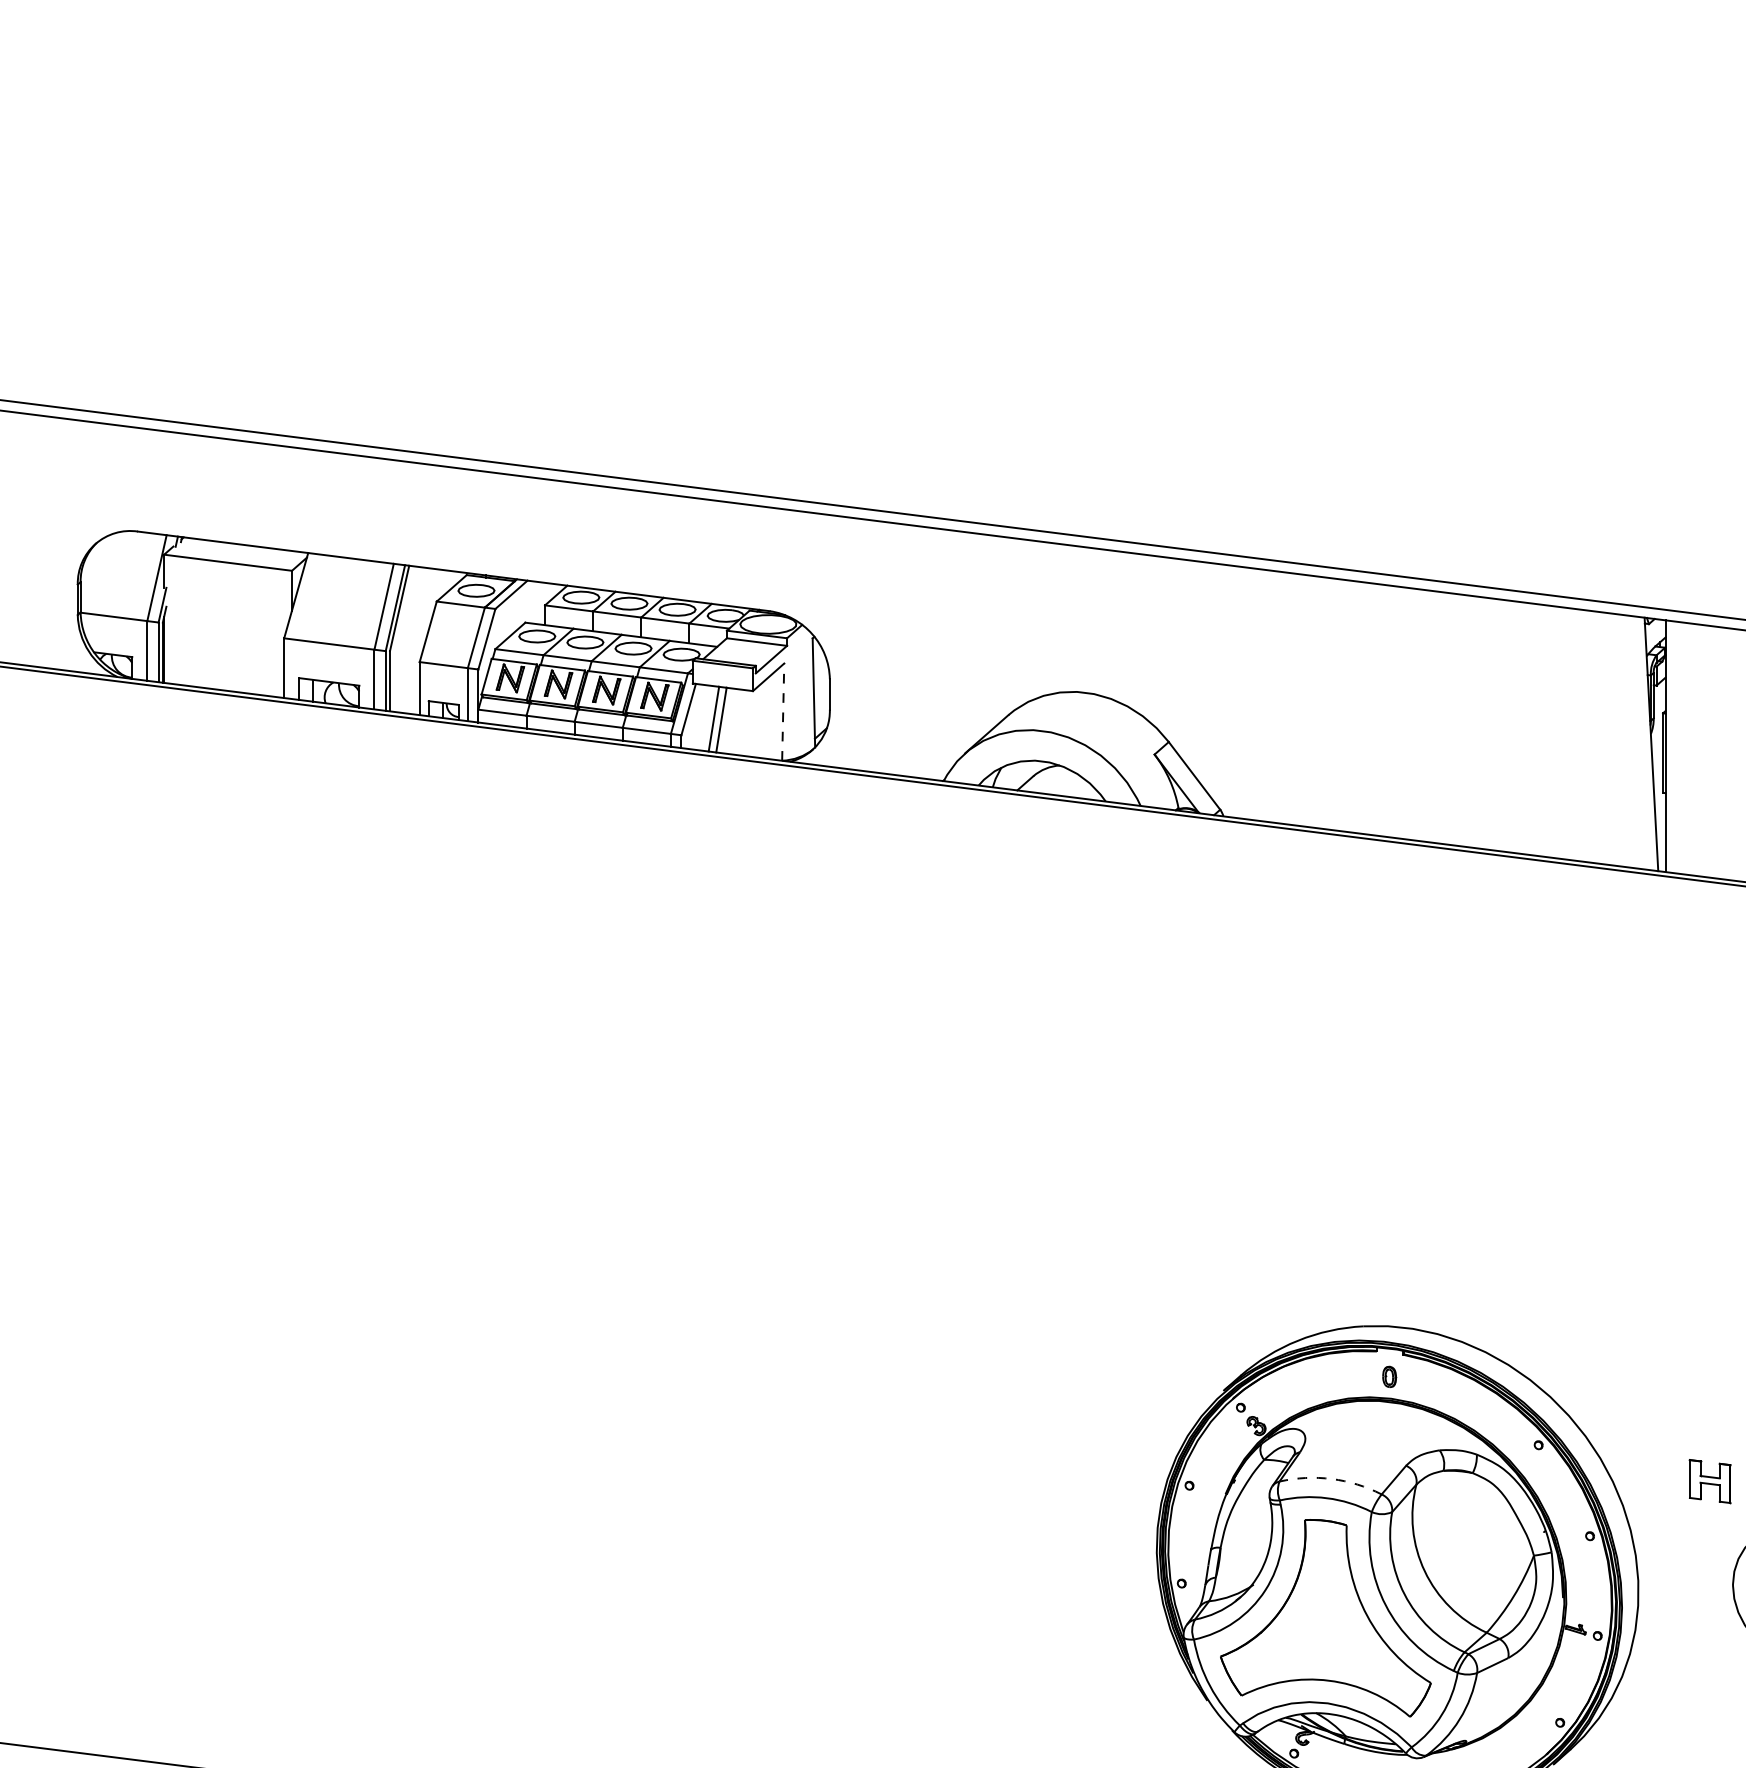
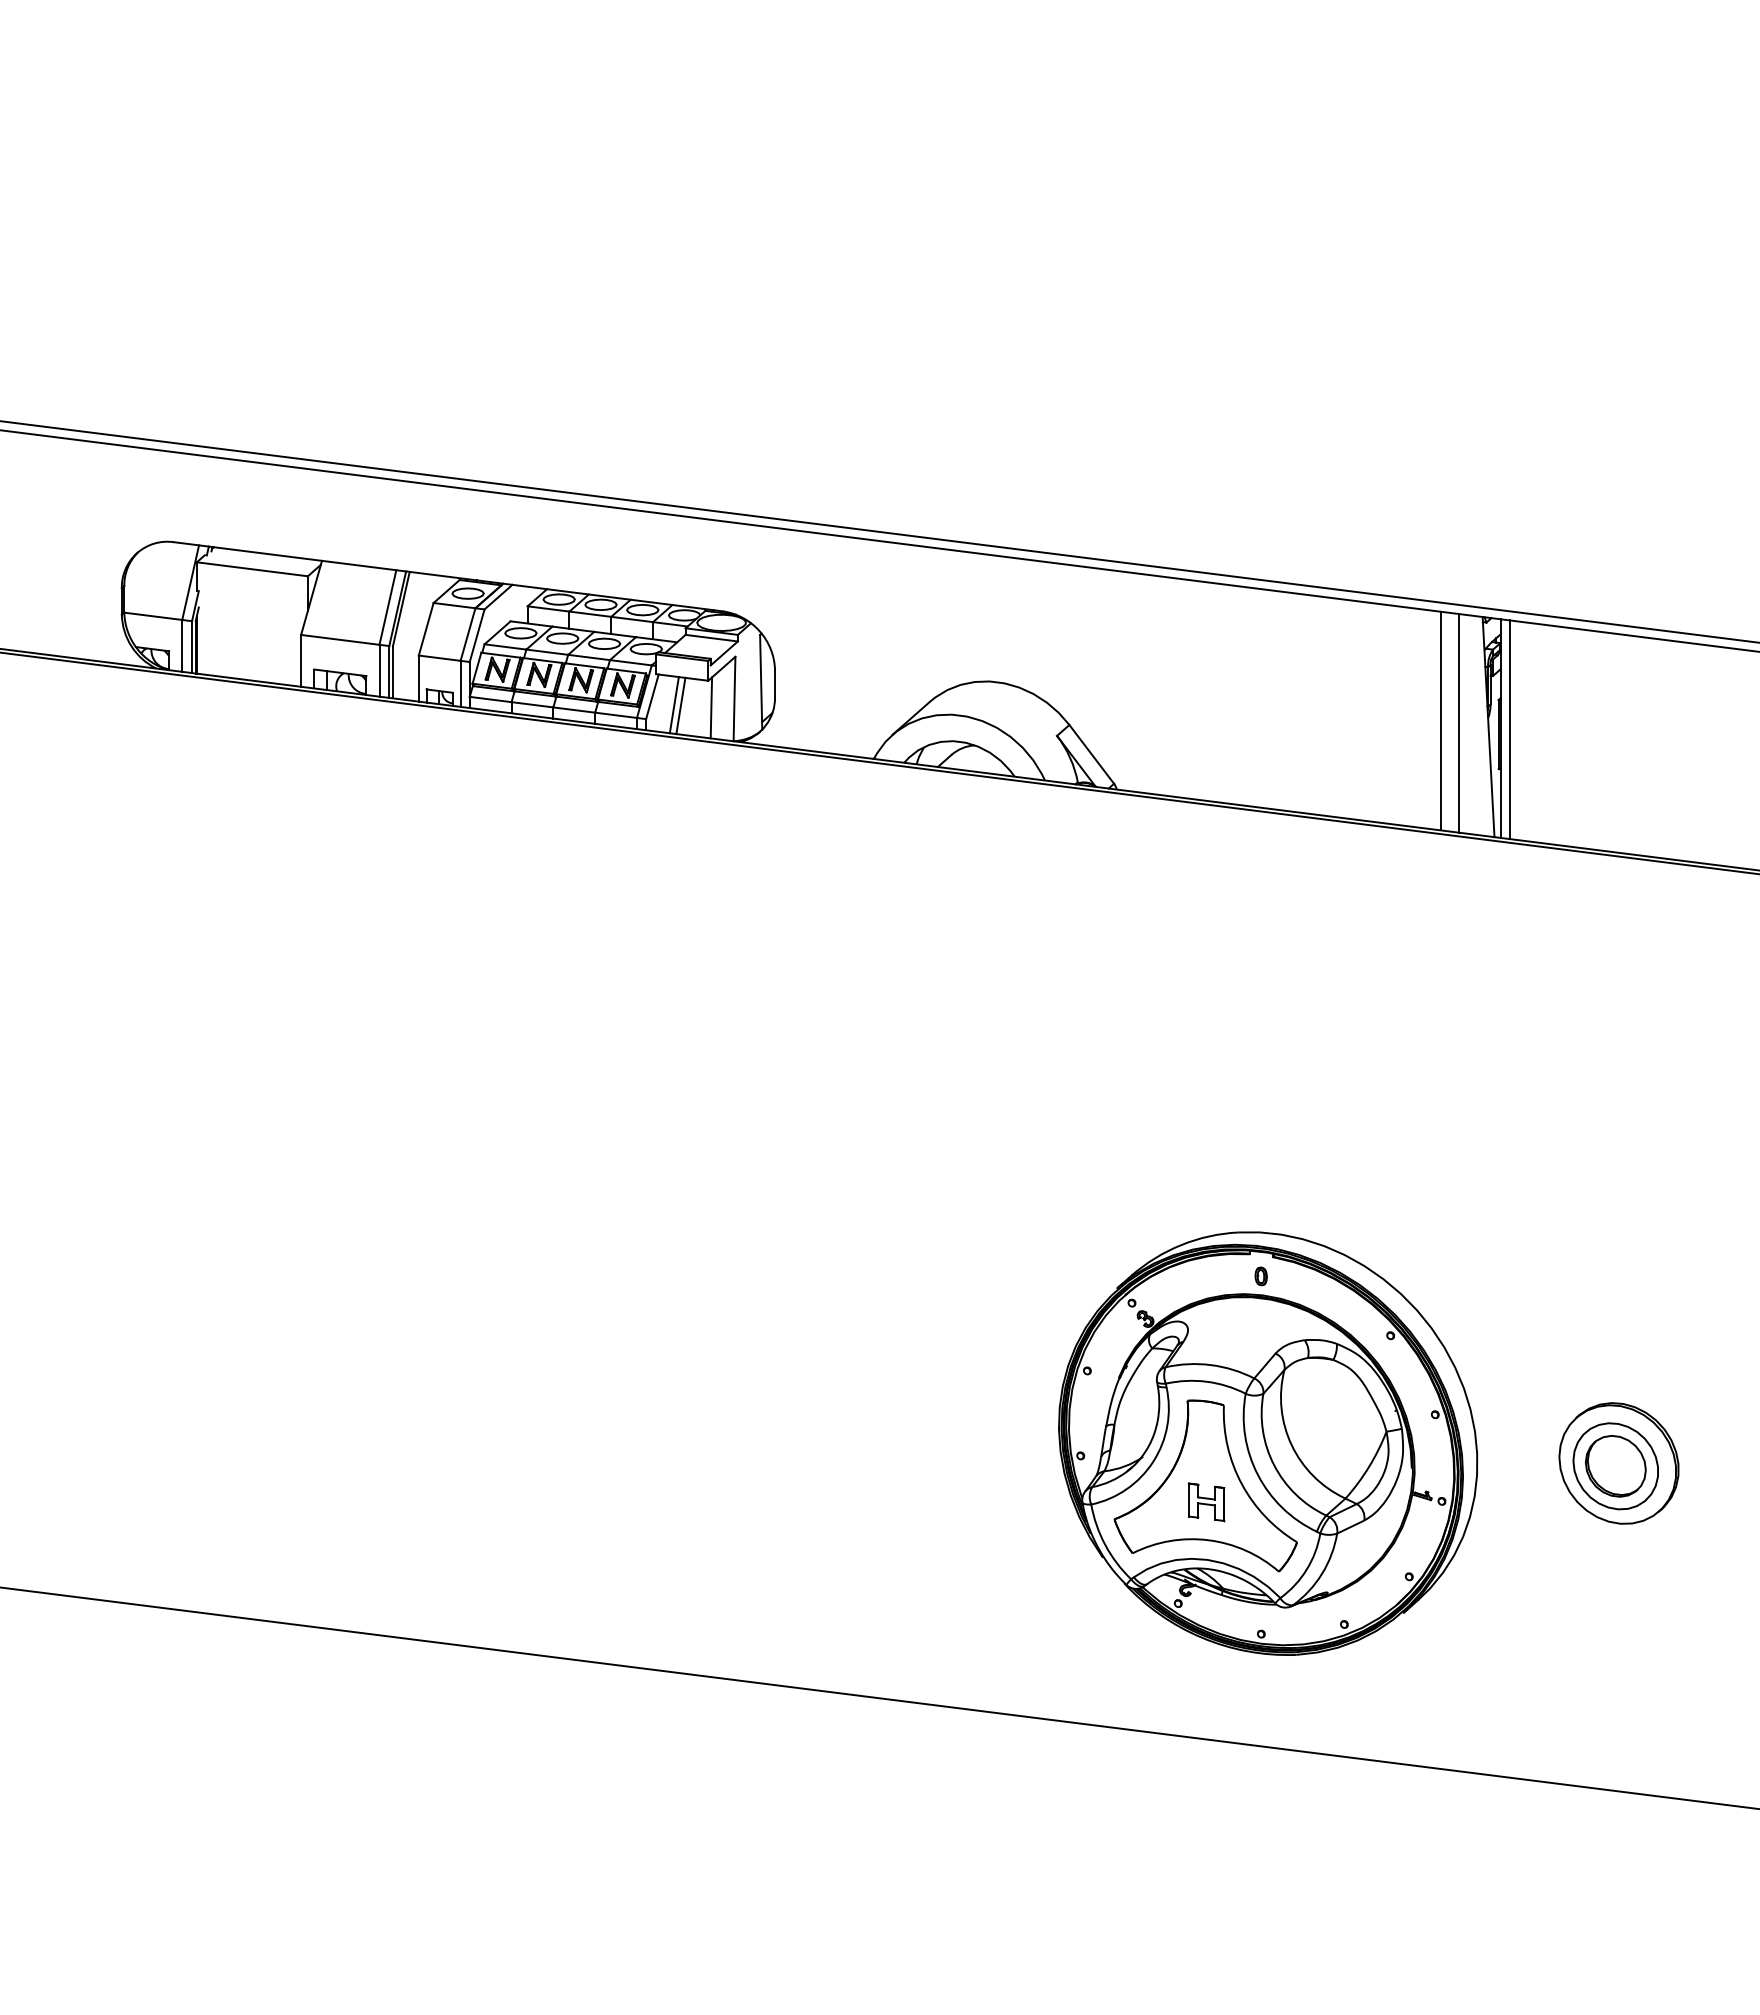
line: (783, 711) -> (734, 698), dashed -> solid
line: (756, 721) -> (711, 707), added
line: (1597, 736) -> (1441, 720), added
line: (1617, 740) -> (1459, 723), added
line: (1675, 747) -> (1509, 729), added
arc: (1331, 1479) -> (1210, 1365), dashed -> solid
part: (1710, 1481) -> (1206, 1502), moved

